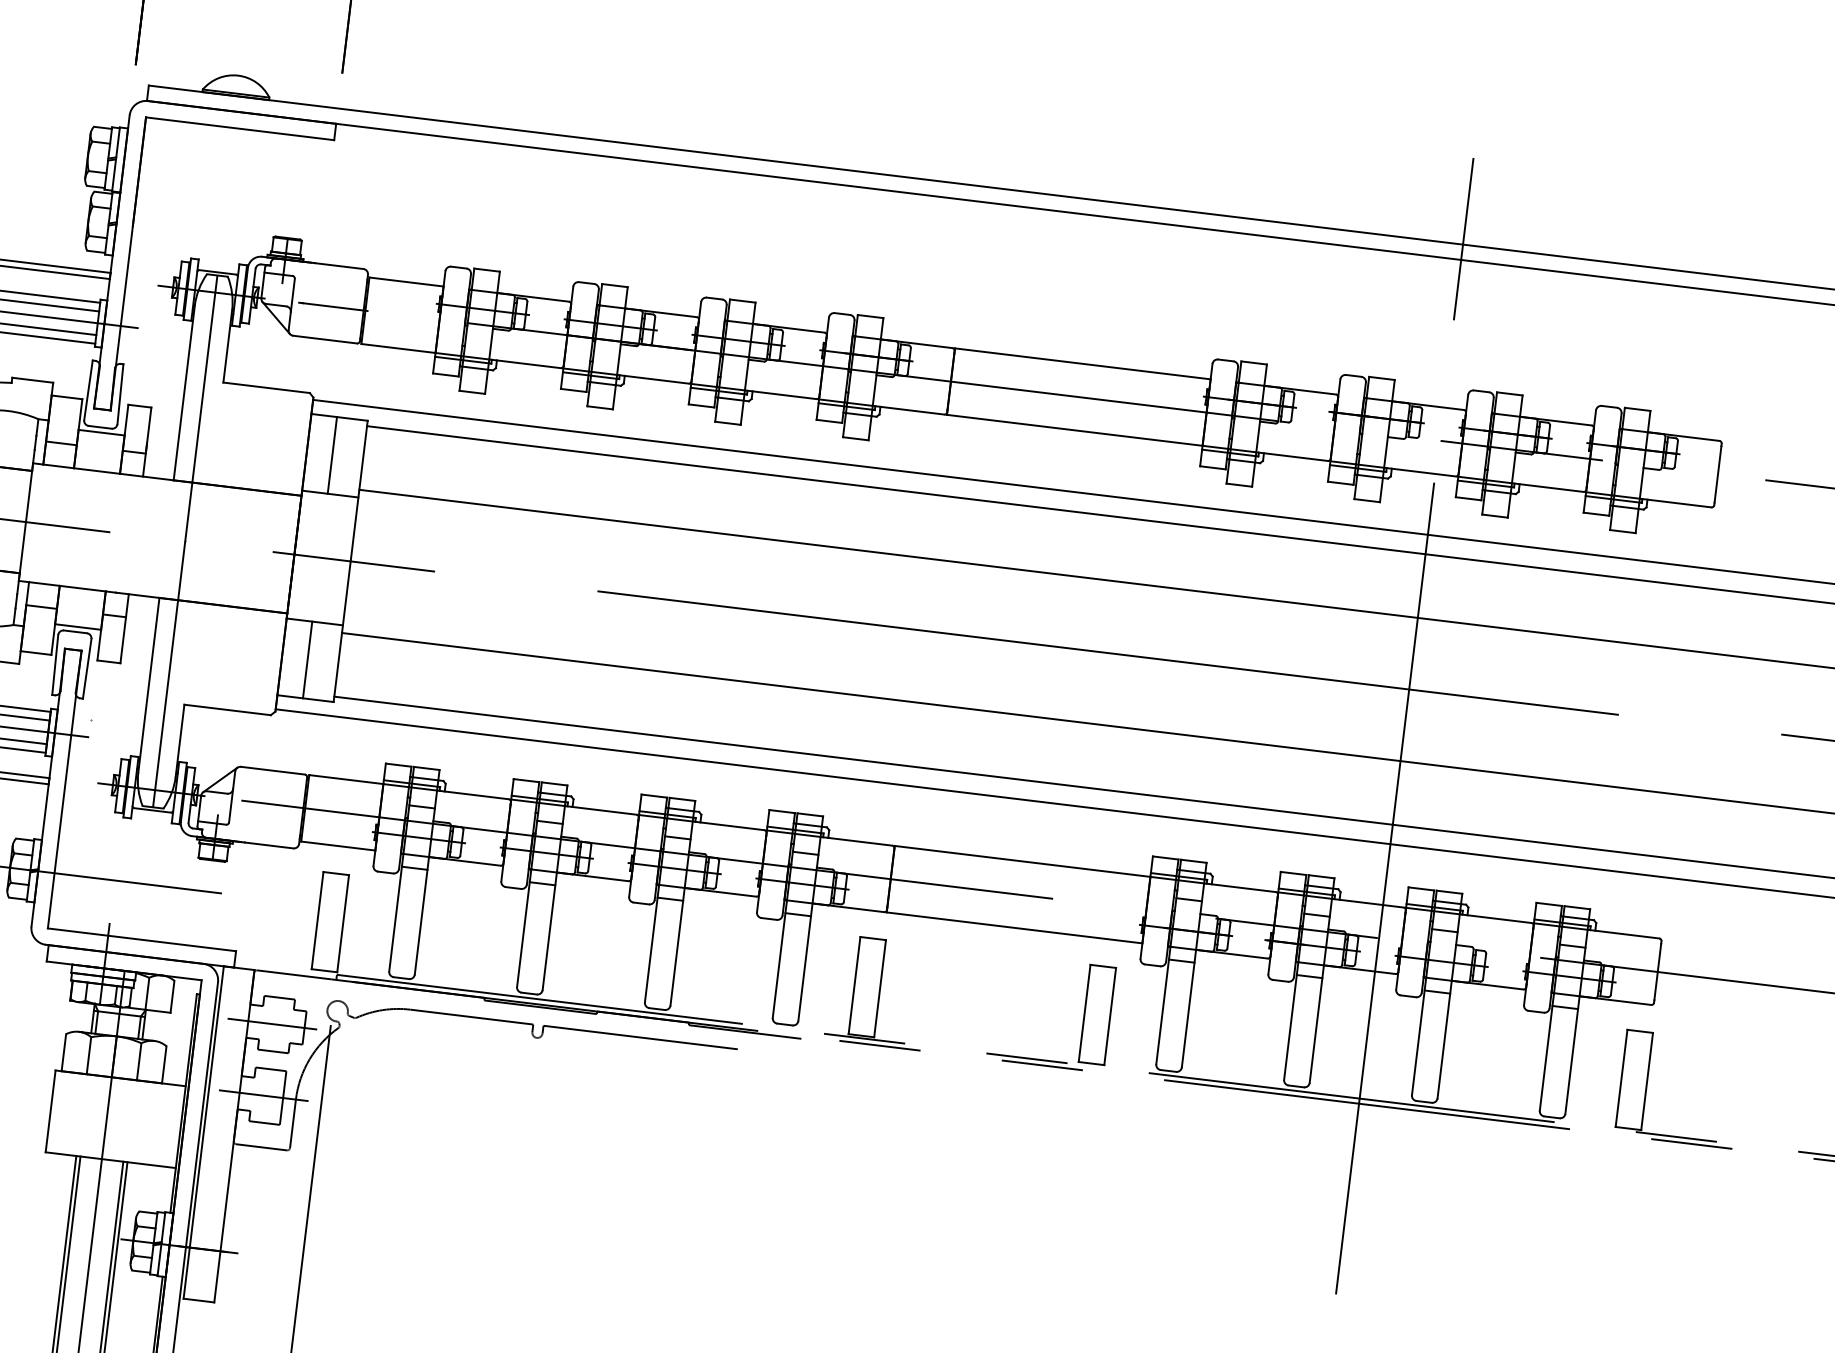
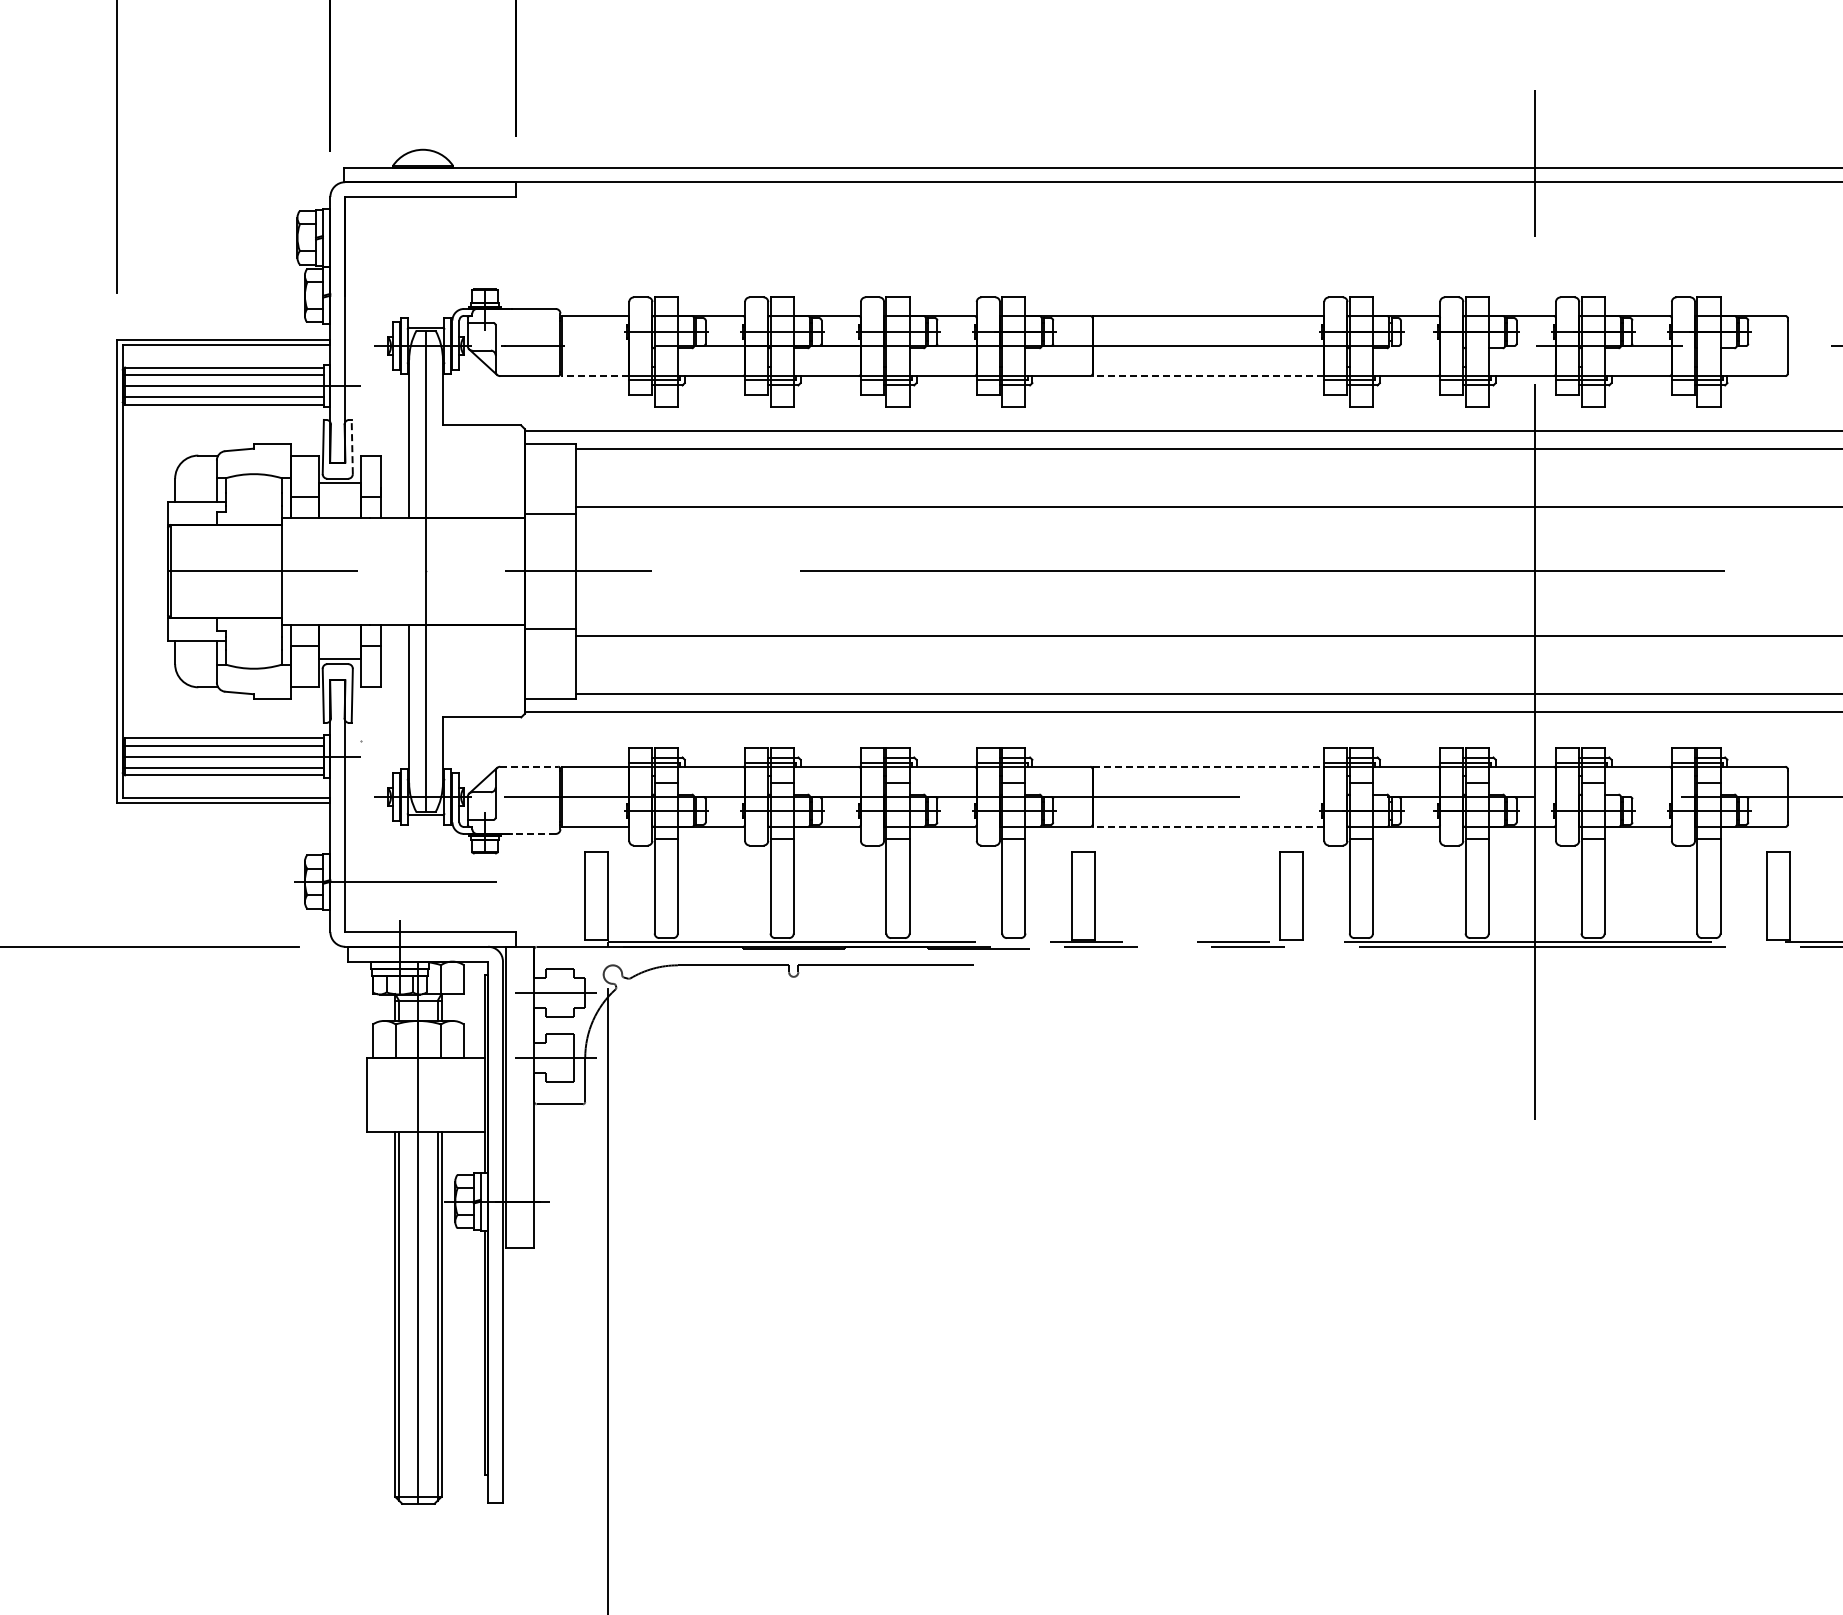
line: (398, 348) -> (595, 376), solid -> dashed
line: (120, 393) -> (352, 446), solid -> dashed
line: (1074, 430) -> (1208, 376), solid -> dashed
line: (332, 455) -> (548, 478), removed
line: (308, 659) -> (548, 663), removed
line: (273, 770) -> (529, 766), solid -> dashed
line: (268, 844) -> (533, 833), solid -> dashed
line: (1022, 861) -> (1208, 766), solid -> dashed
line: (1014, 928) -> (1208, 827), solid -> dashed

